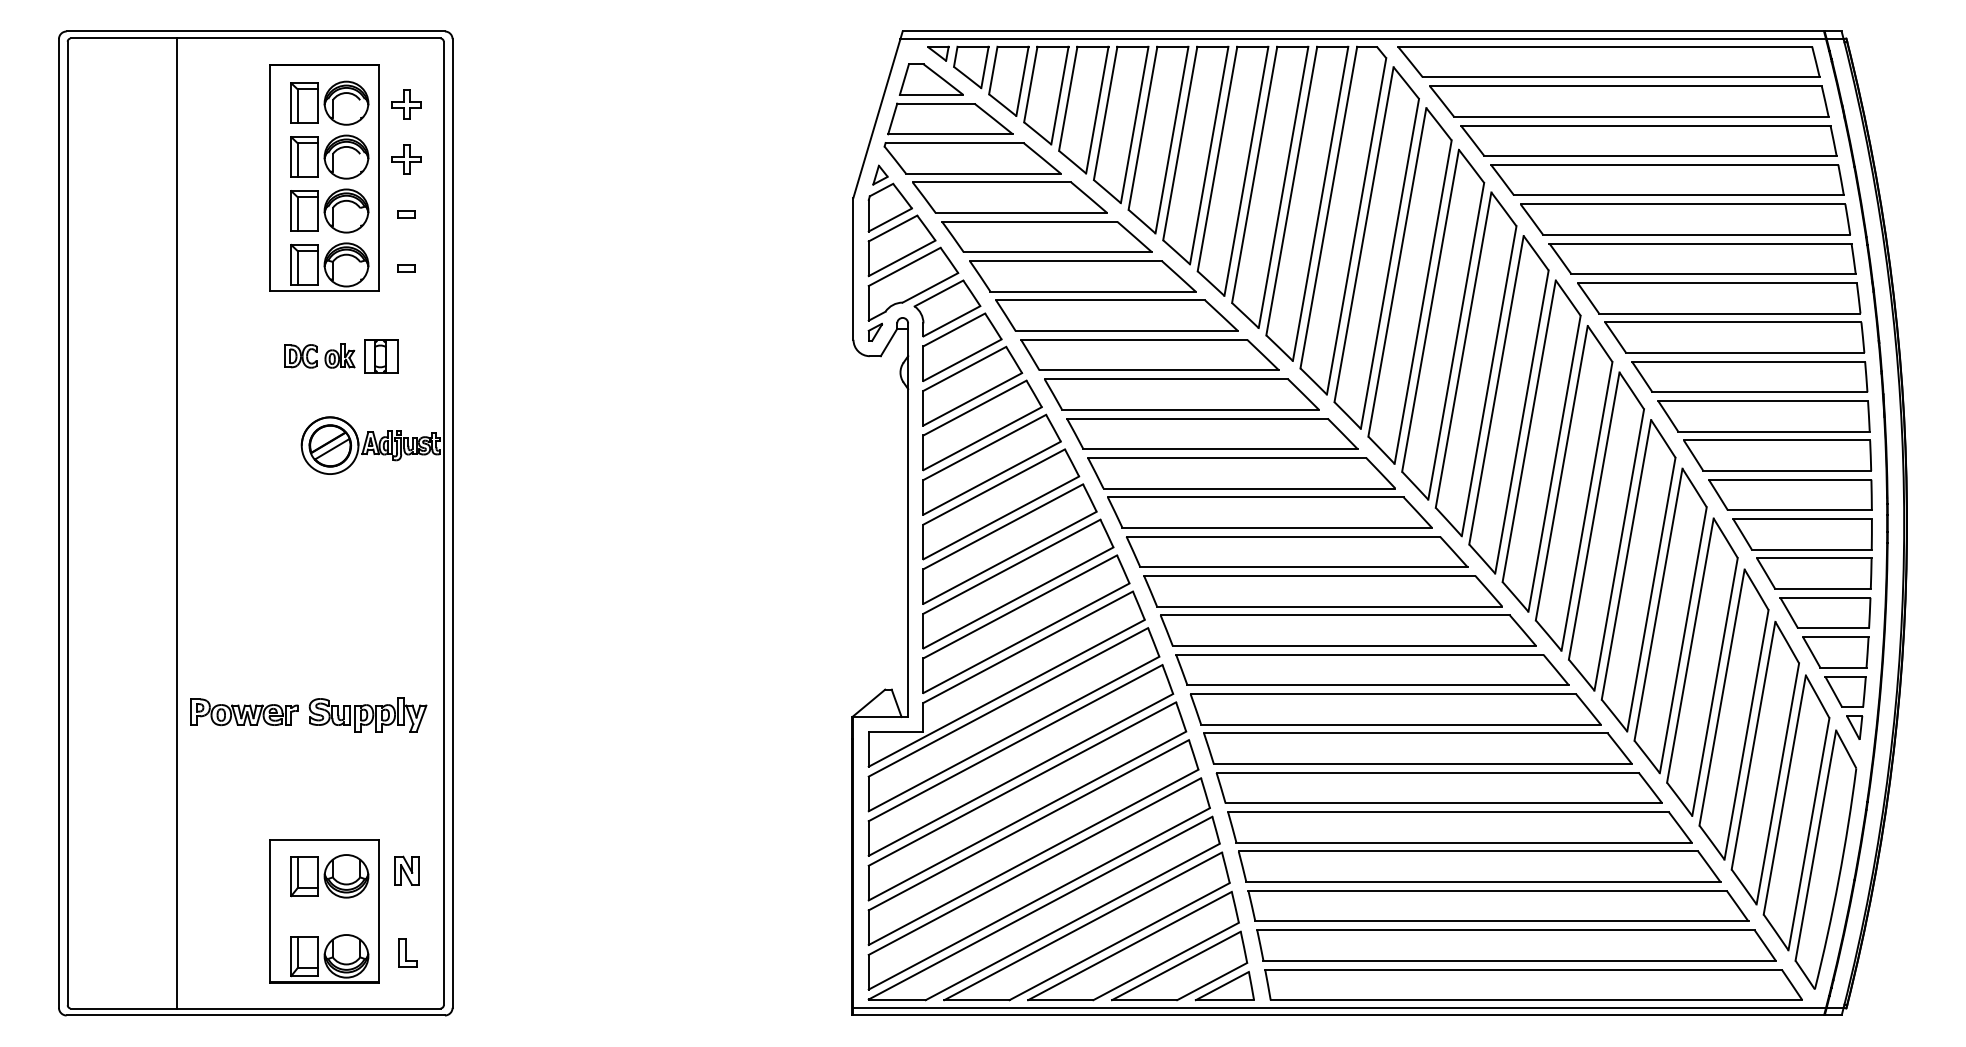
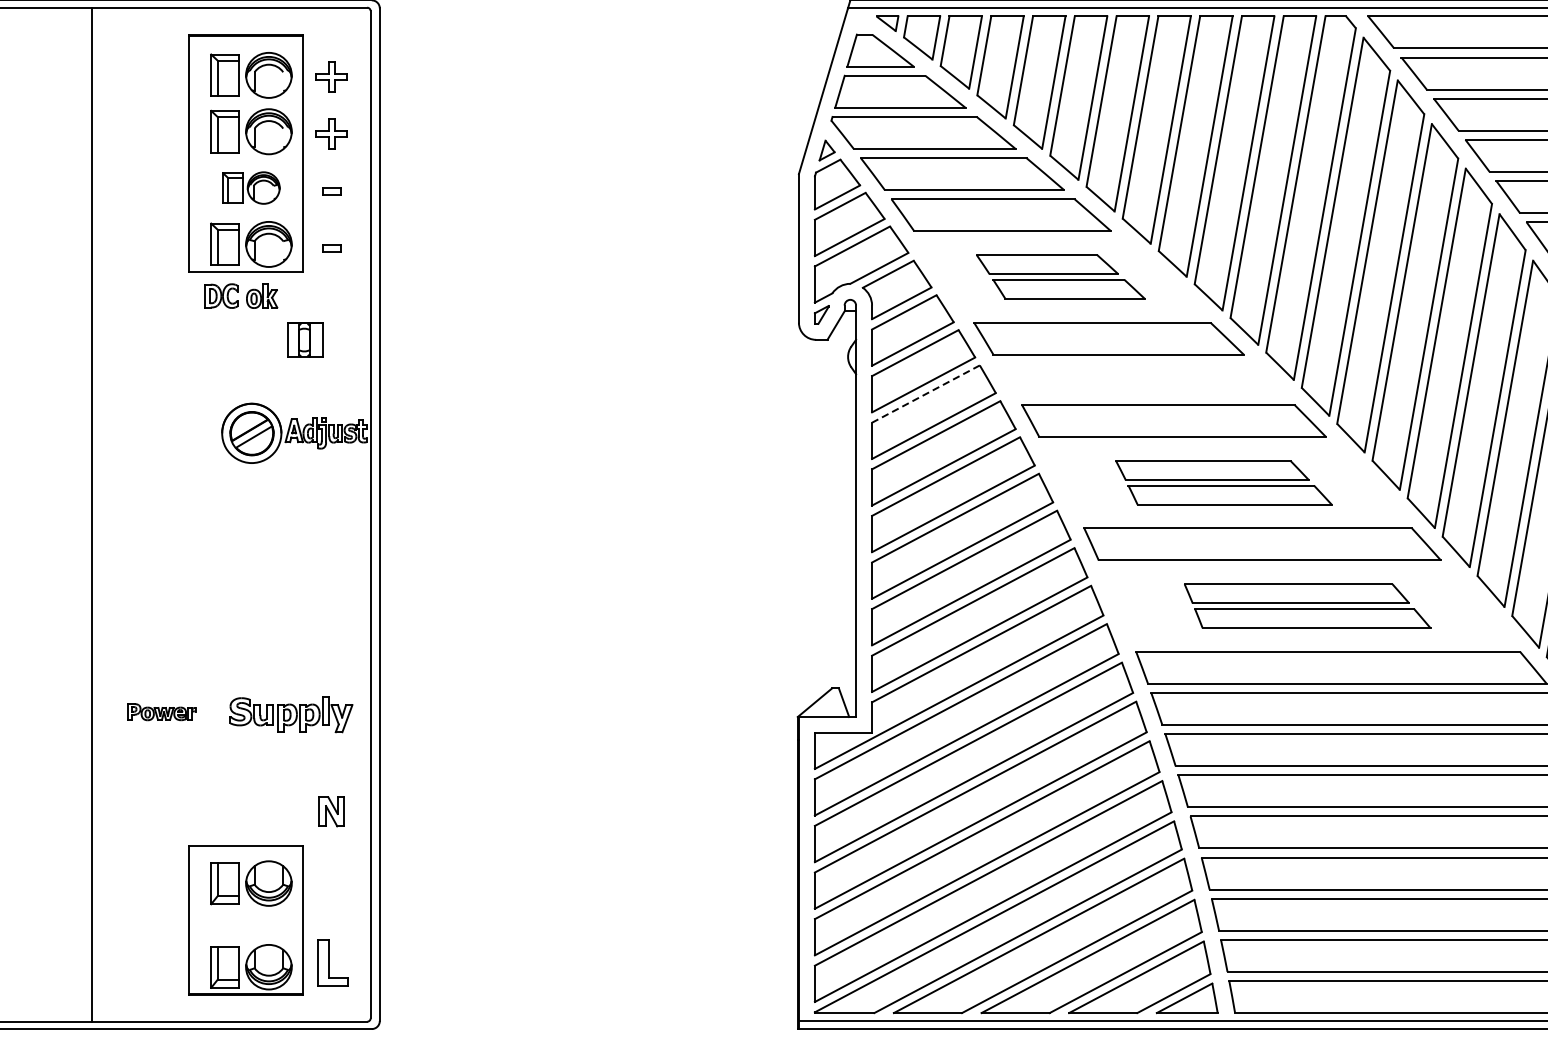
part: (329, 210) -> (251, 187), size x0.7
part: (1103, 295) -> (1060, 276), size x0.6
part: (319, 355) -> (240, 295), moved
part: (1181, 394) -> (1141, 379), removed
line: (974, 408) -> (925, 394), solid -> dashed
part: (1259, 492) -> (1223, 482), size x0.6
part: (1339, 610) -> (1307, 605), size x0.6
part: (244, 712) -> (162, 712), size x0.6
part: (406, 870) -> (331, 811), moved
part: (407, 952) -> (332, 963), size x1.6

